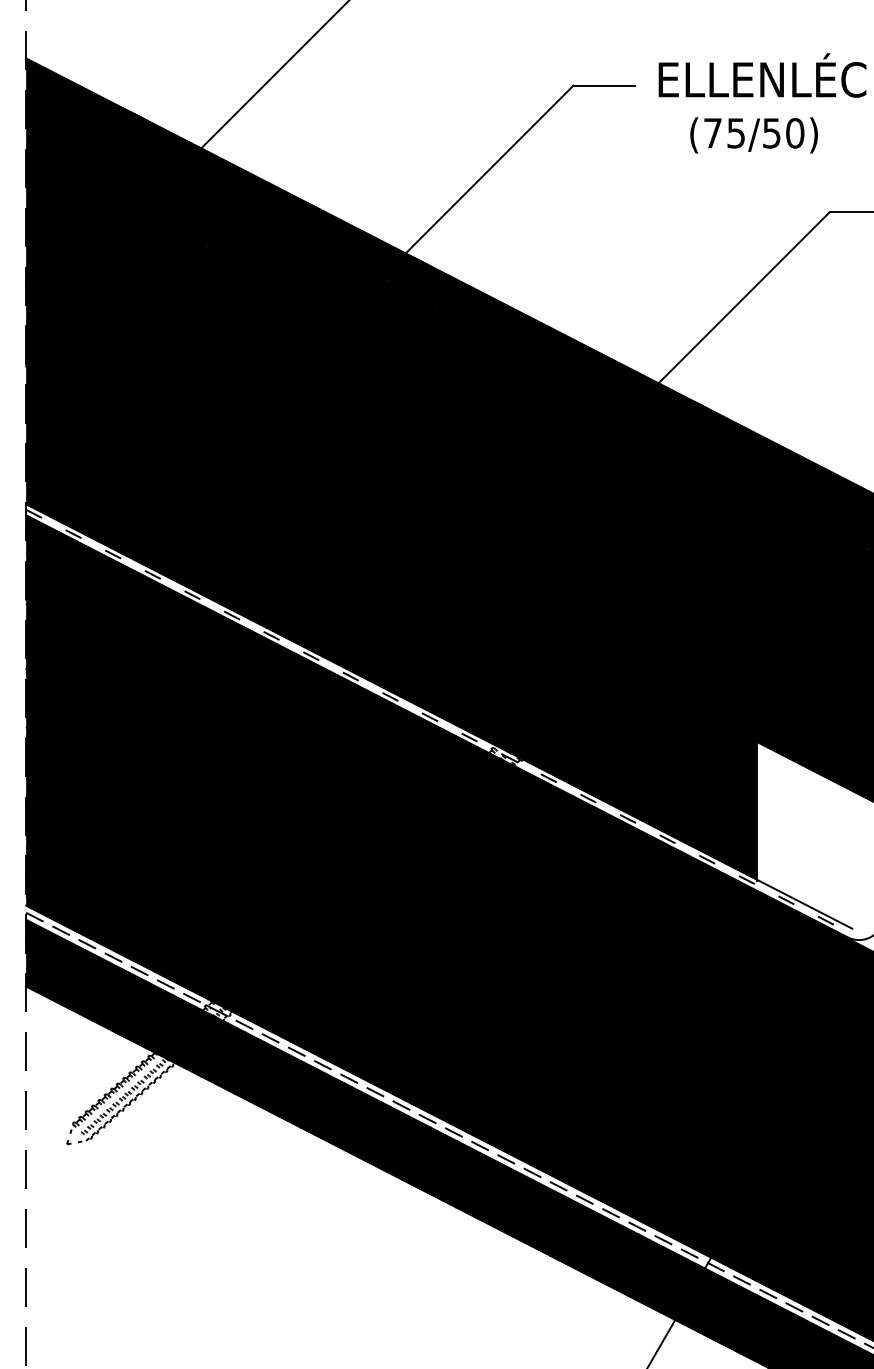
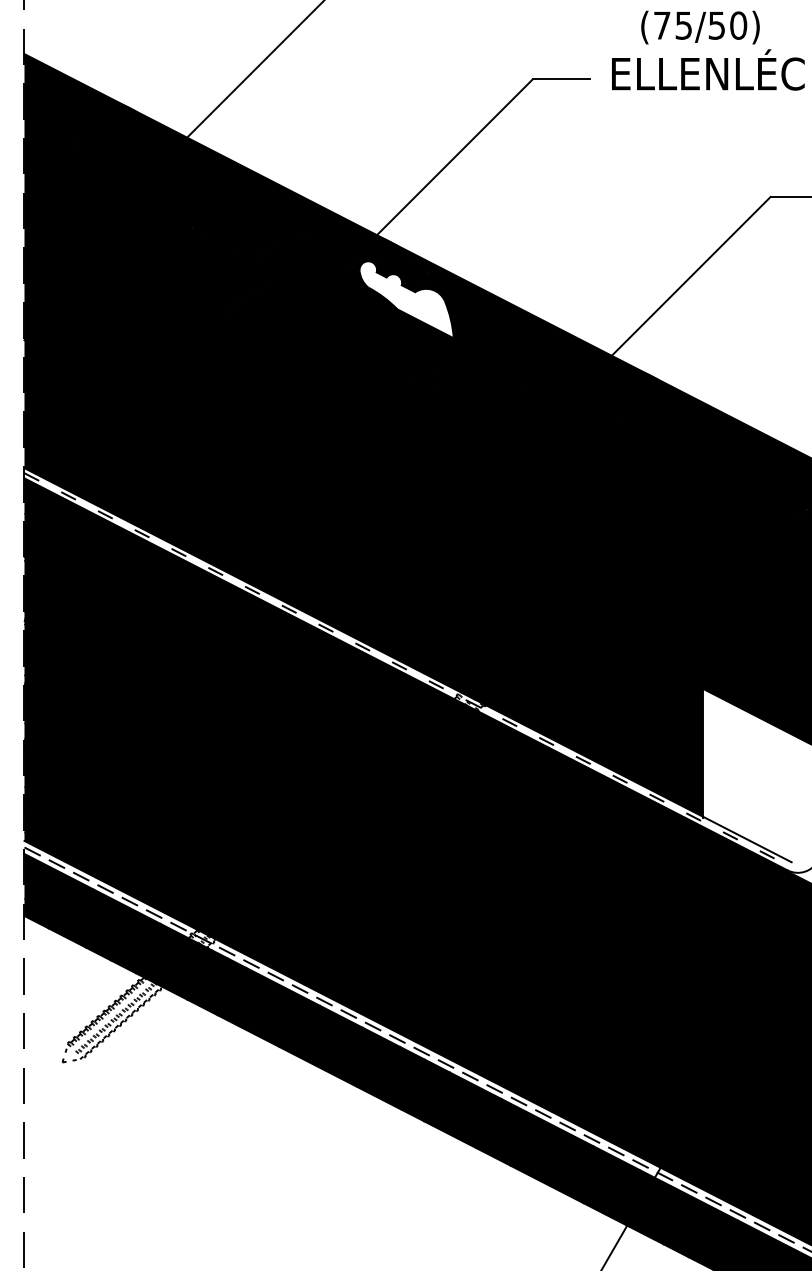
text: (754, 135) -> (700, 27), moved
fill: (437, 322) -> (406, 299), removed

